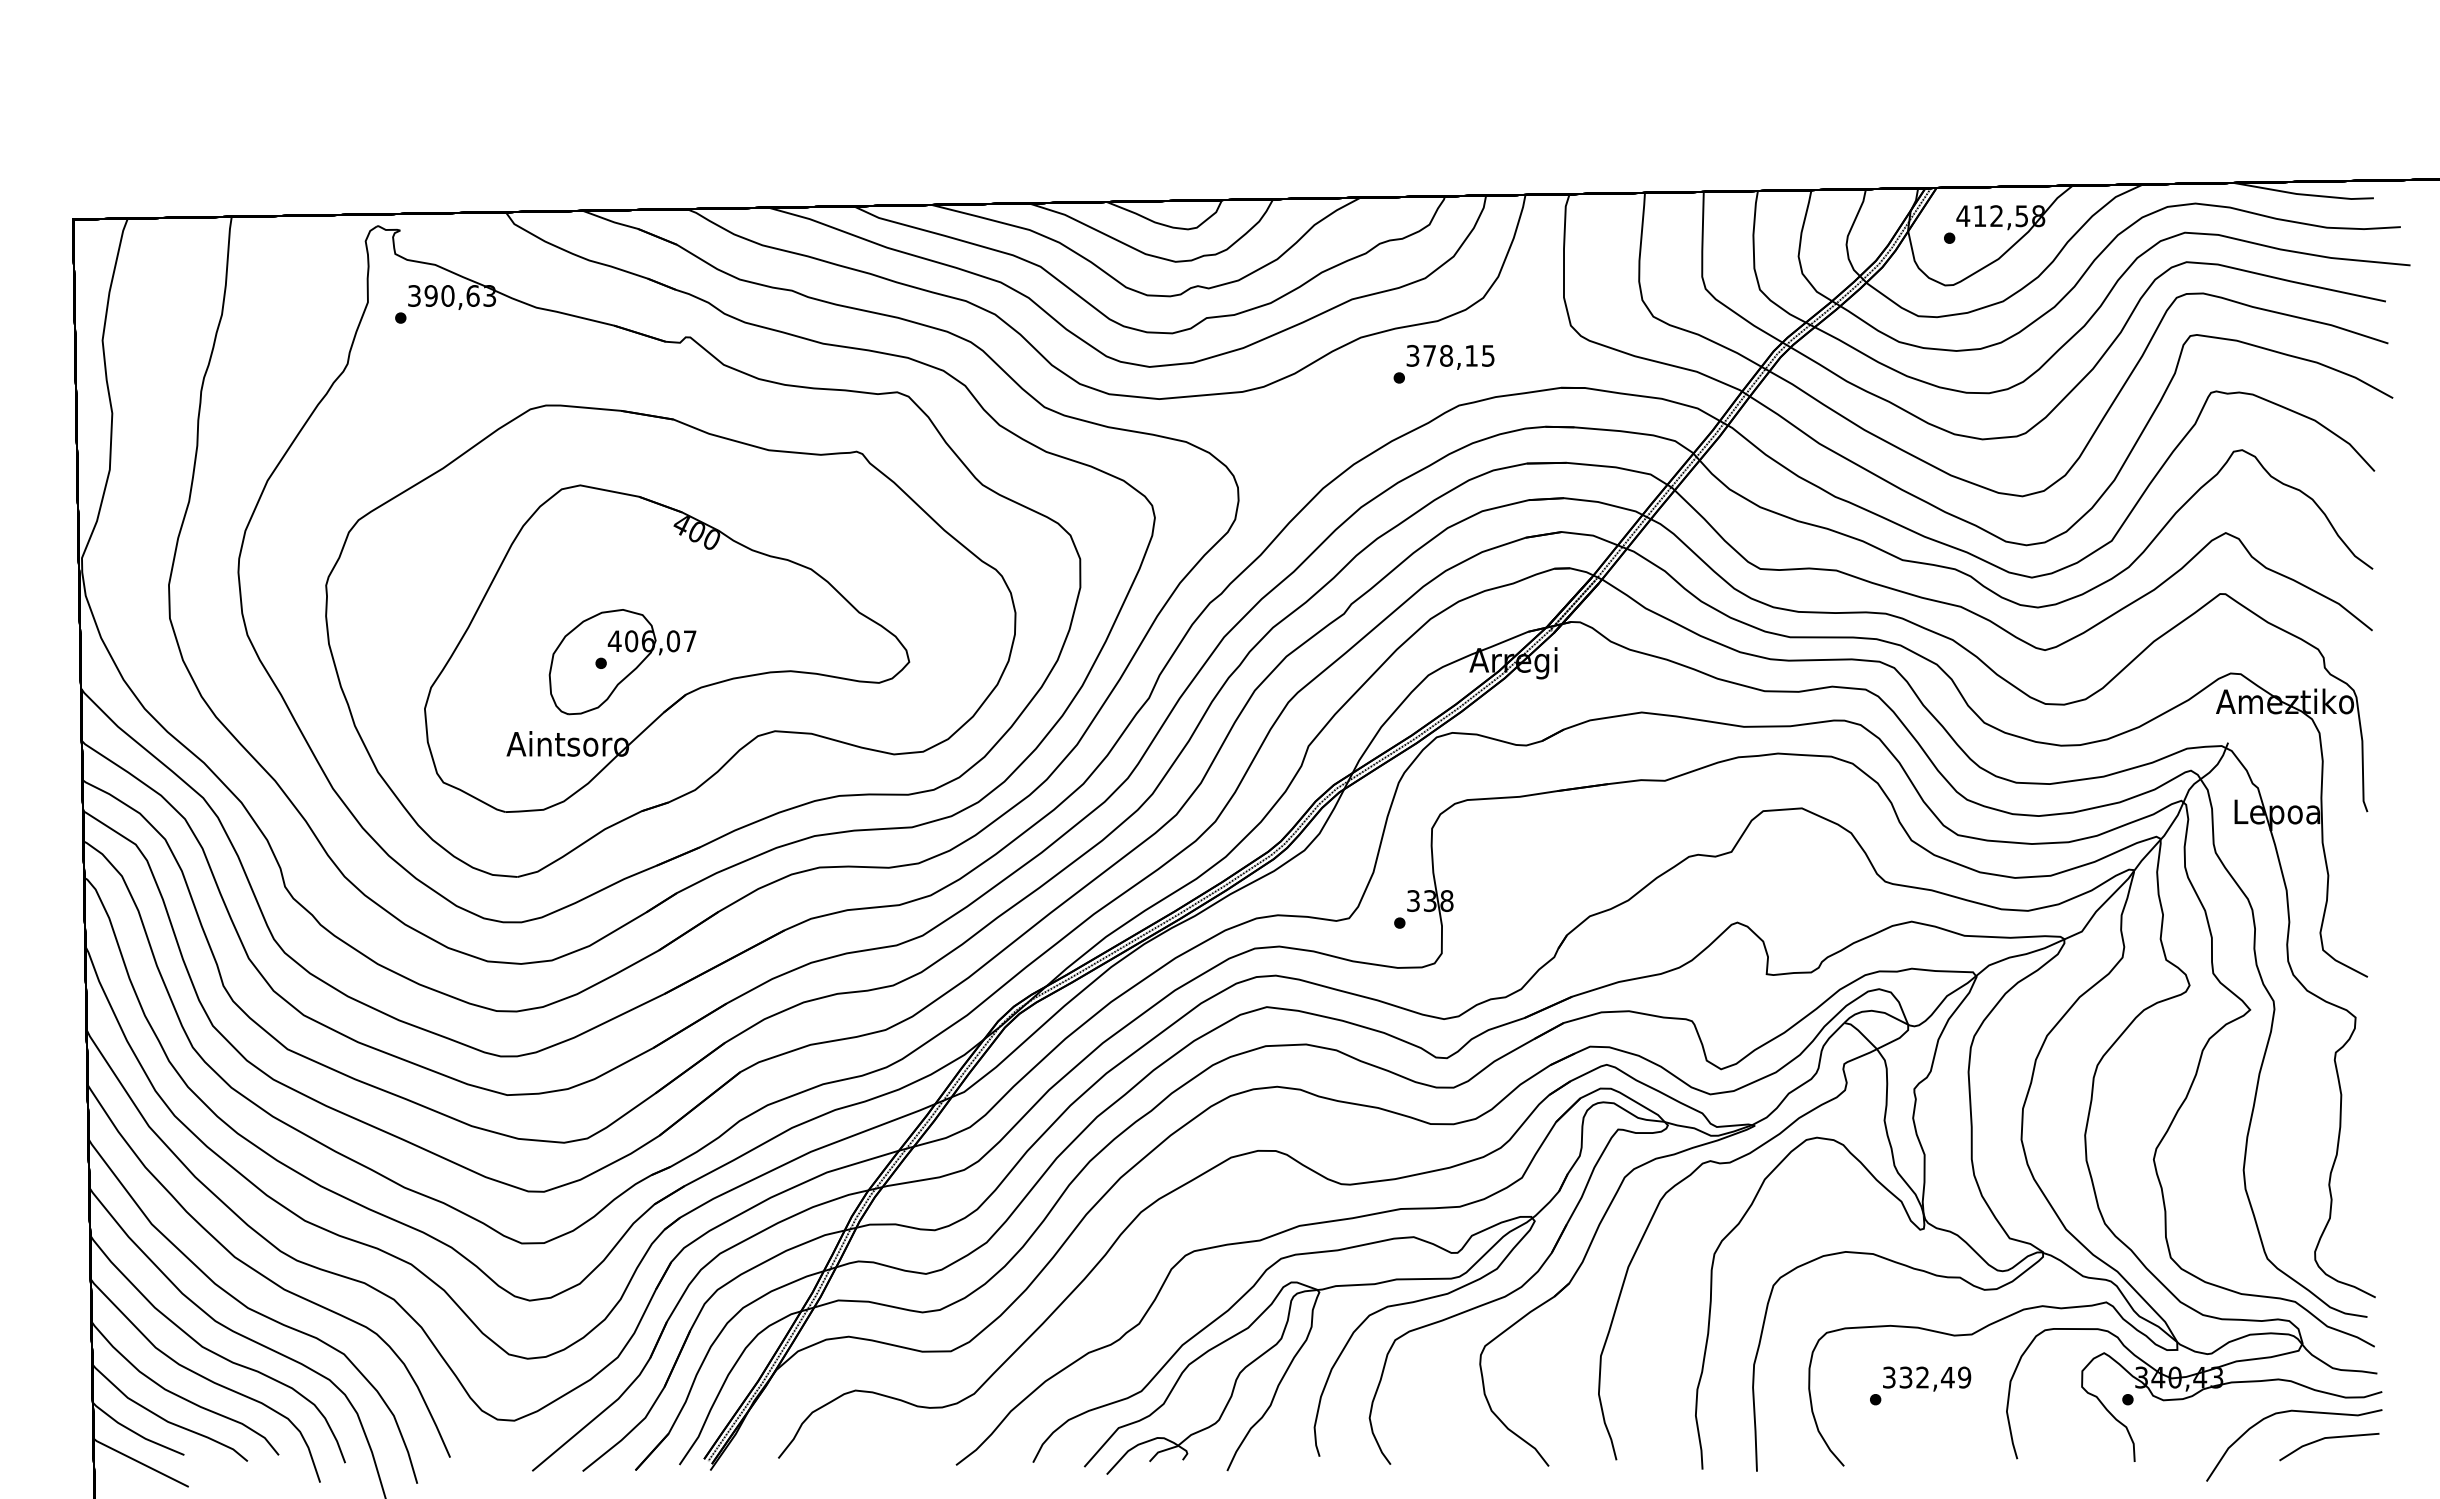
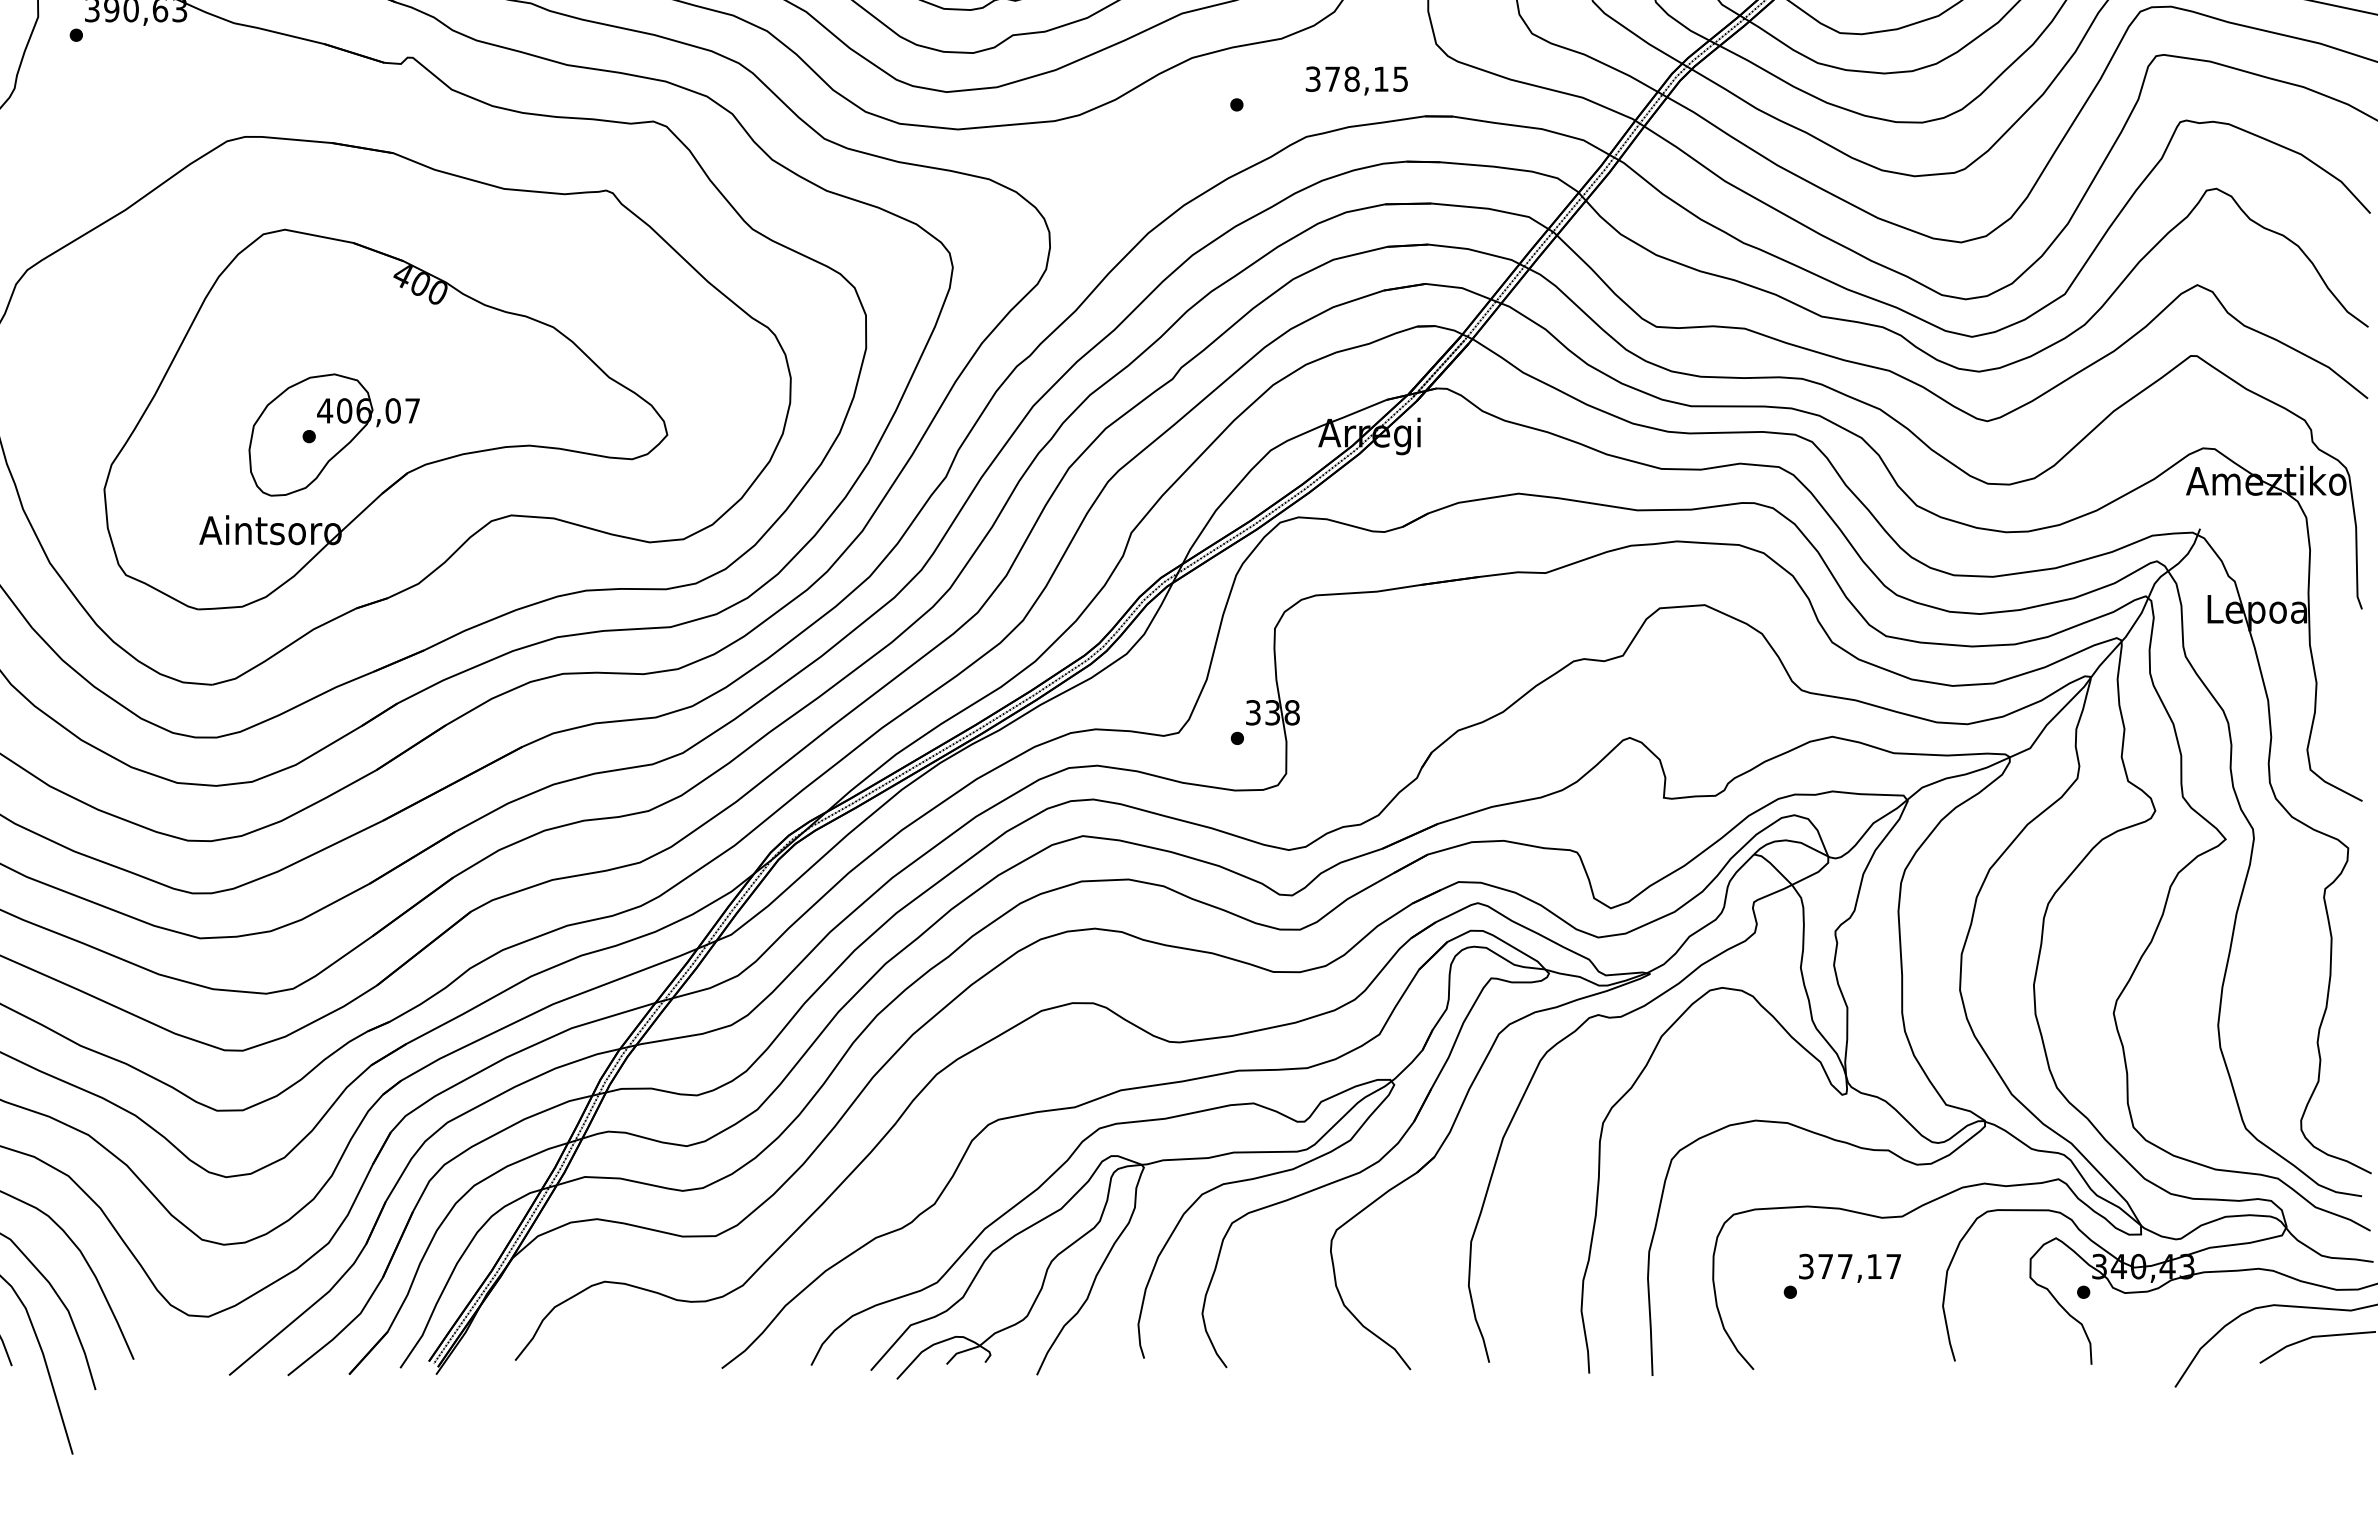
text: (1450, 356) -> (1356, 79), moved
text: (1935, 1377) -> (1860, 1266), 332,49 -> 377,17

